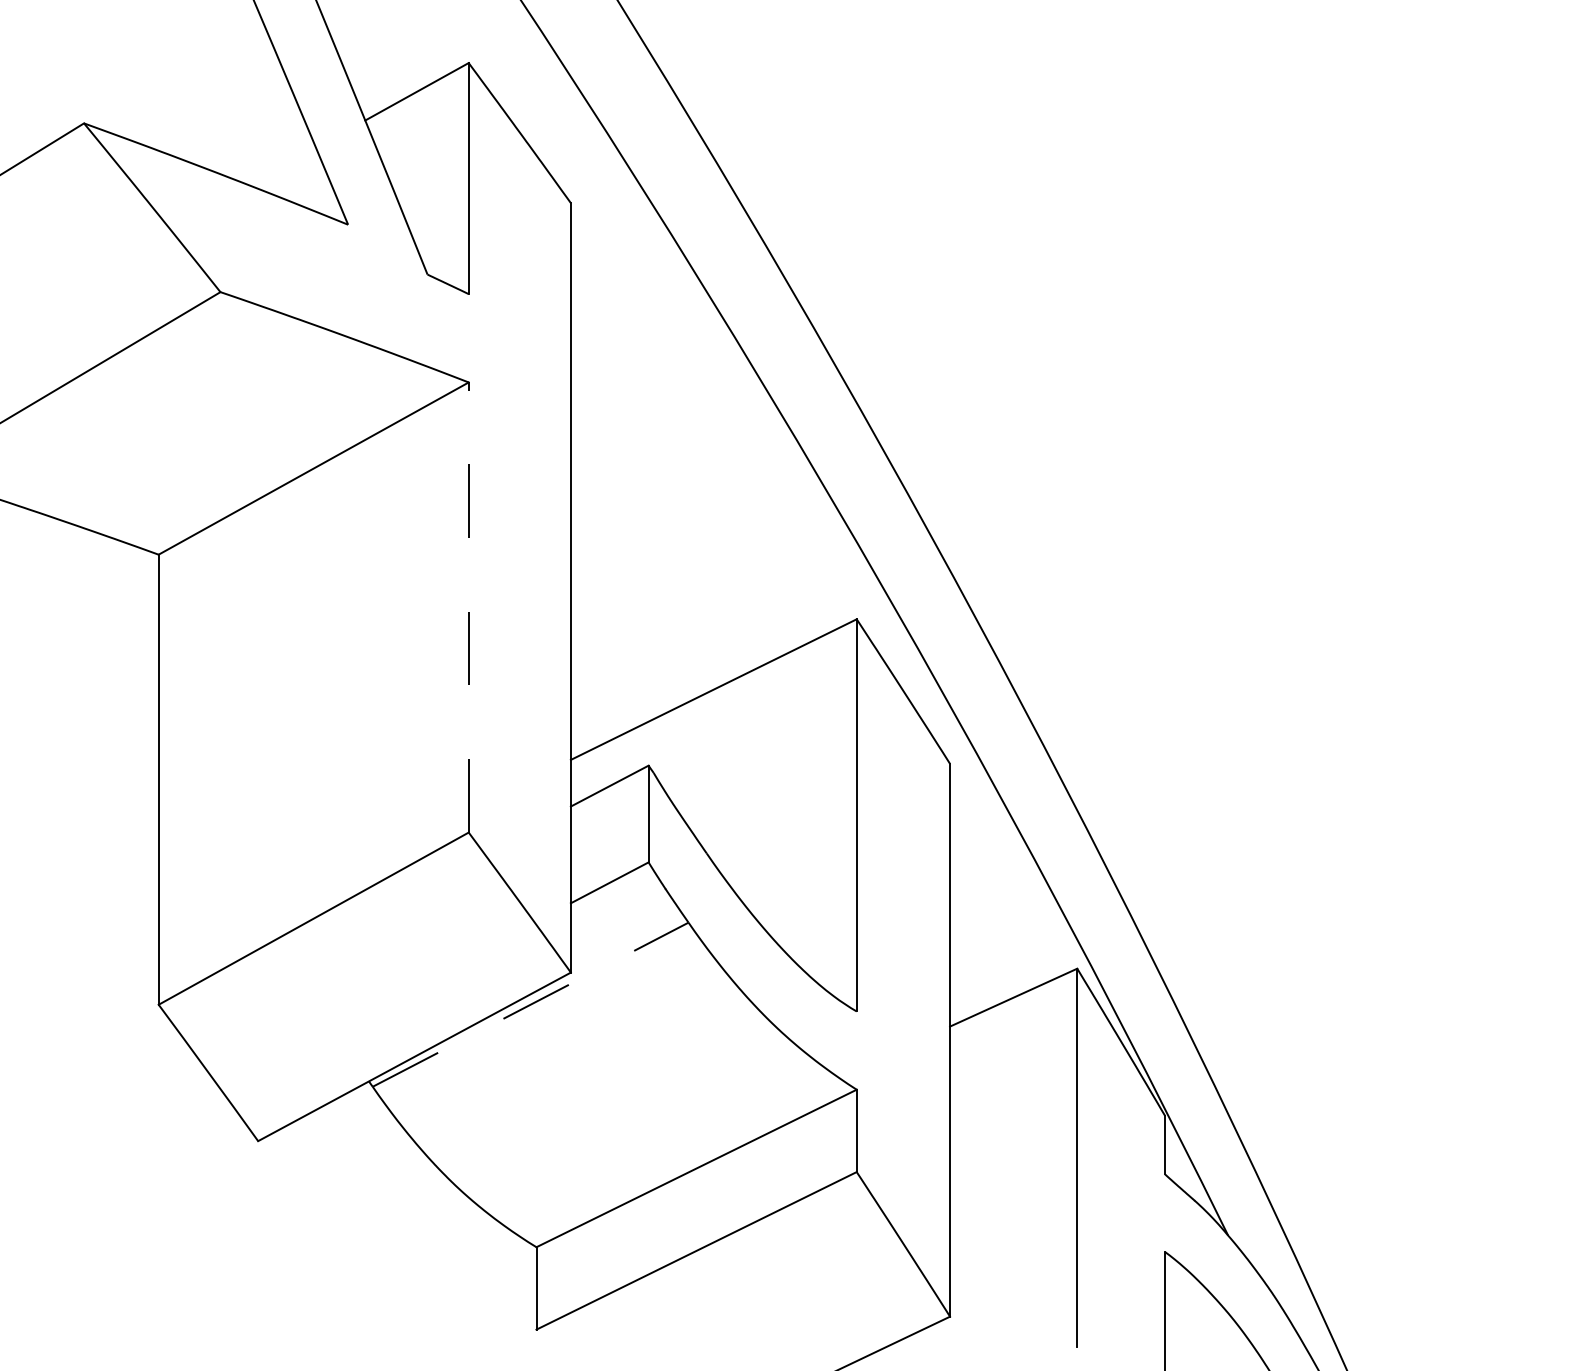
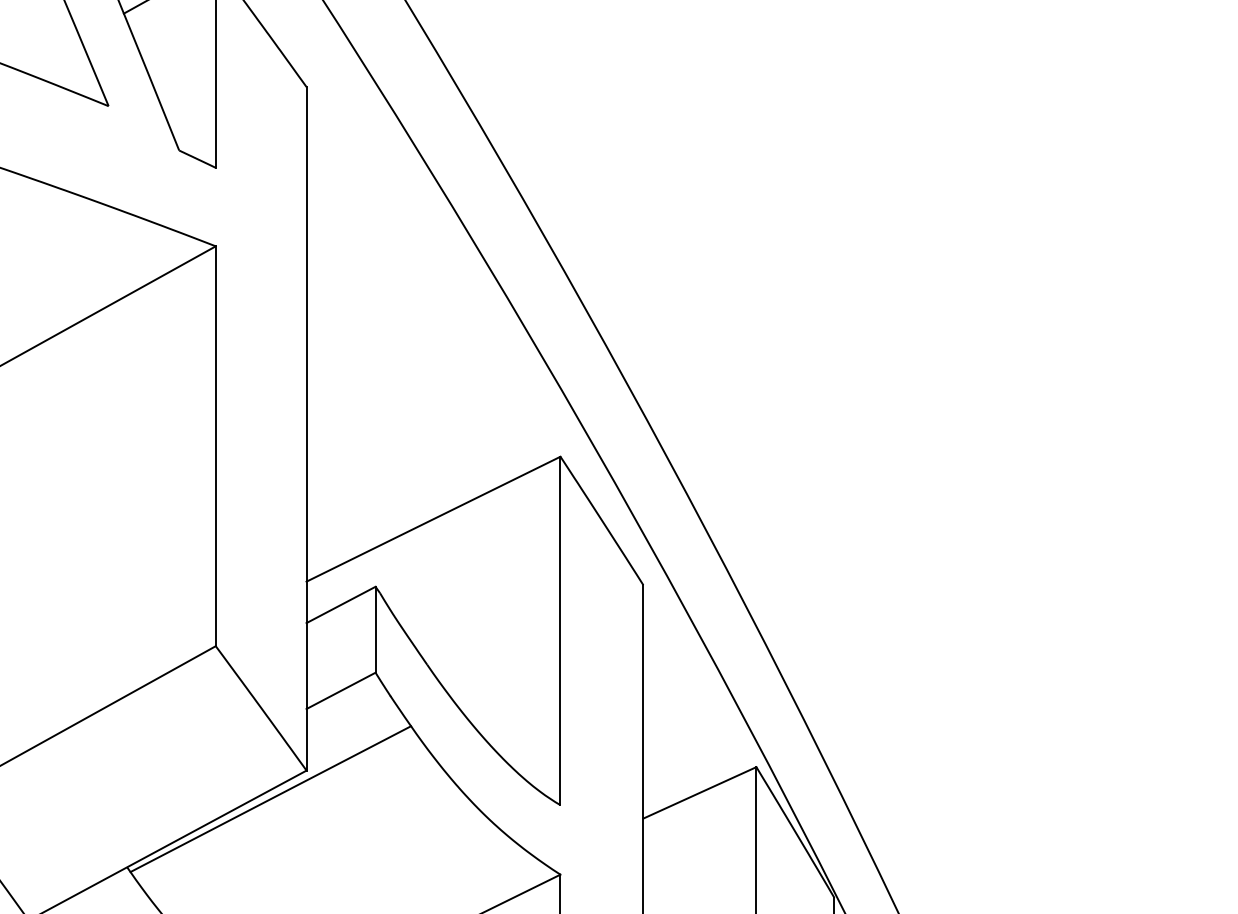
line: (468, 607) -> (215, 446), dashed -> solid
line: (530, 1004) -> (270, 798), dashed -> solid

